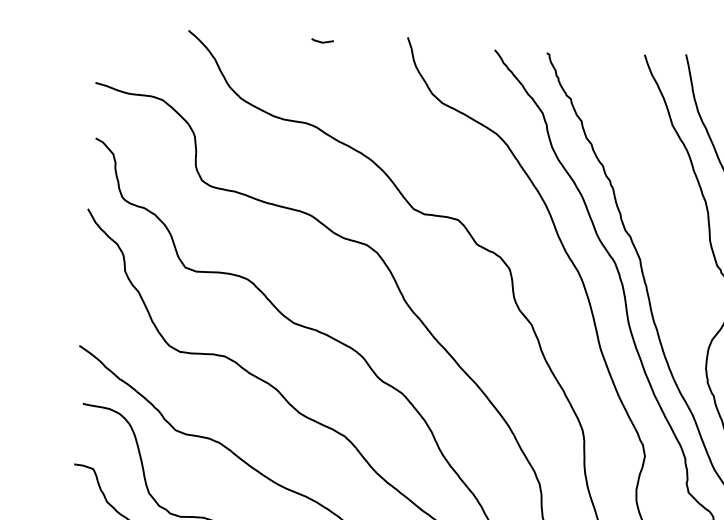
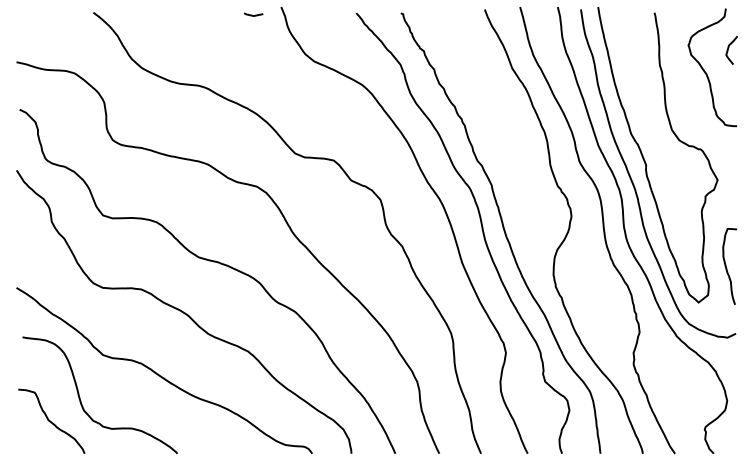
line: (321, 40) -> (252, 14), moved

